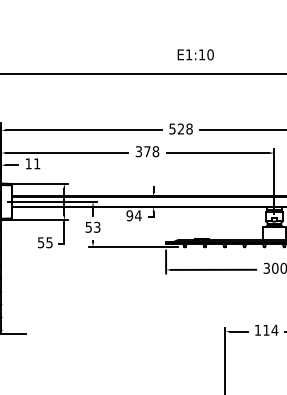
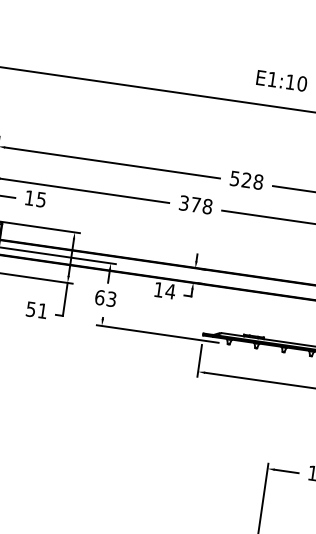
text: (37, 163) -> (41, 199), 11 -> 15
text: (129, 215) -> (158, 289), 94 -> 14
text: (88, 226) -> (99, 296), 53 -> 63
text: (49, 242) -> (42, 310), 55 -> 51

